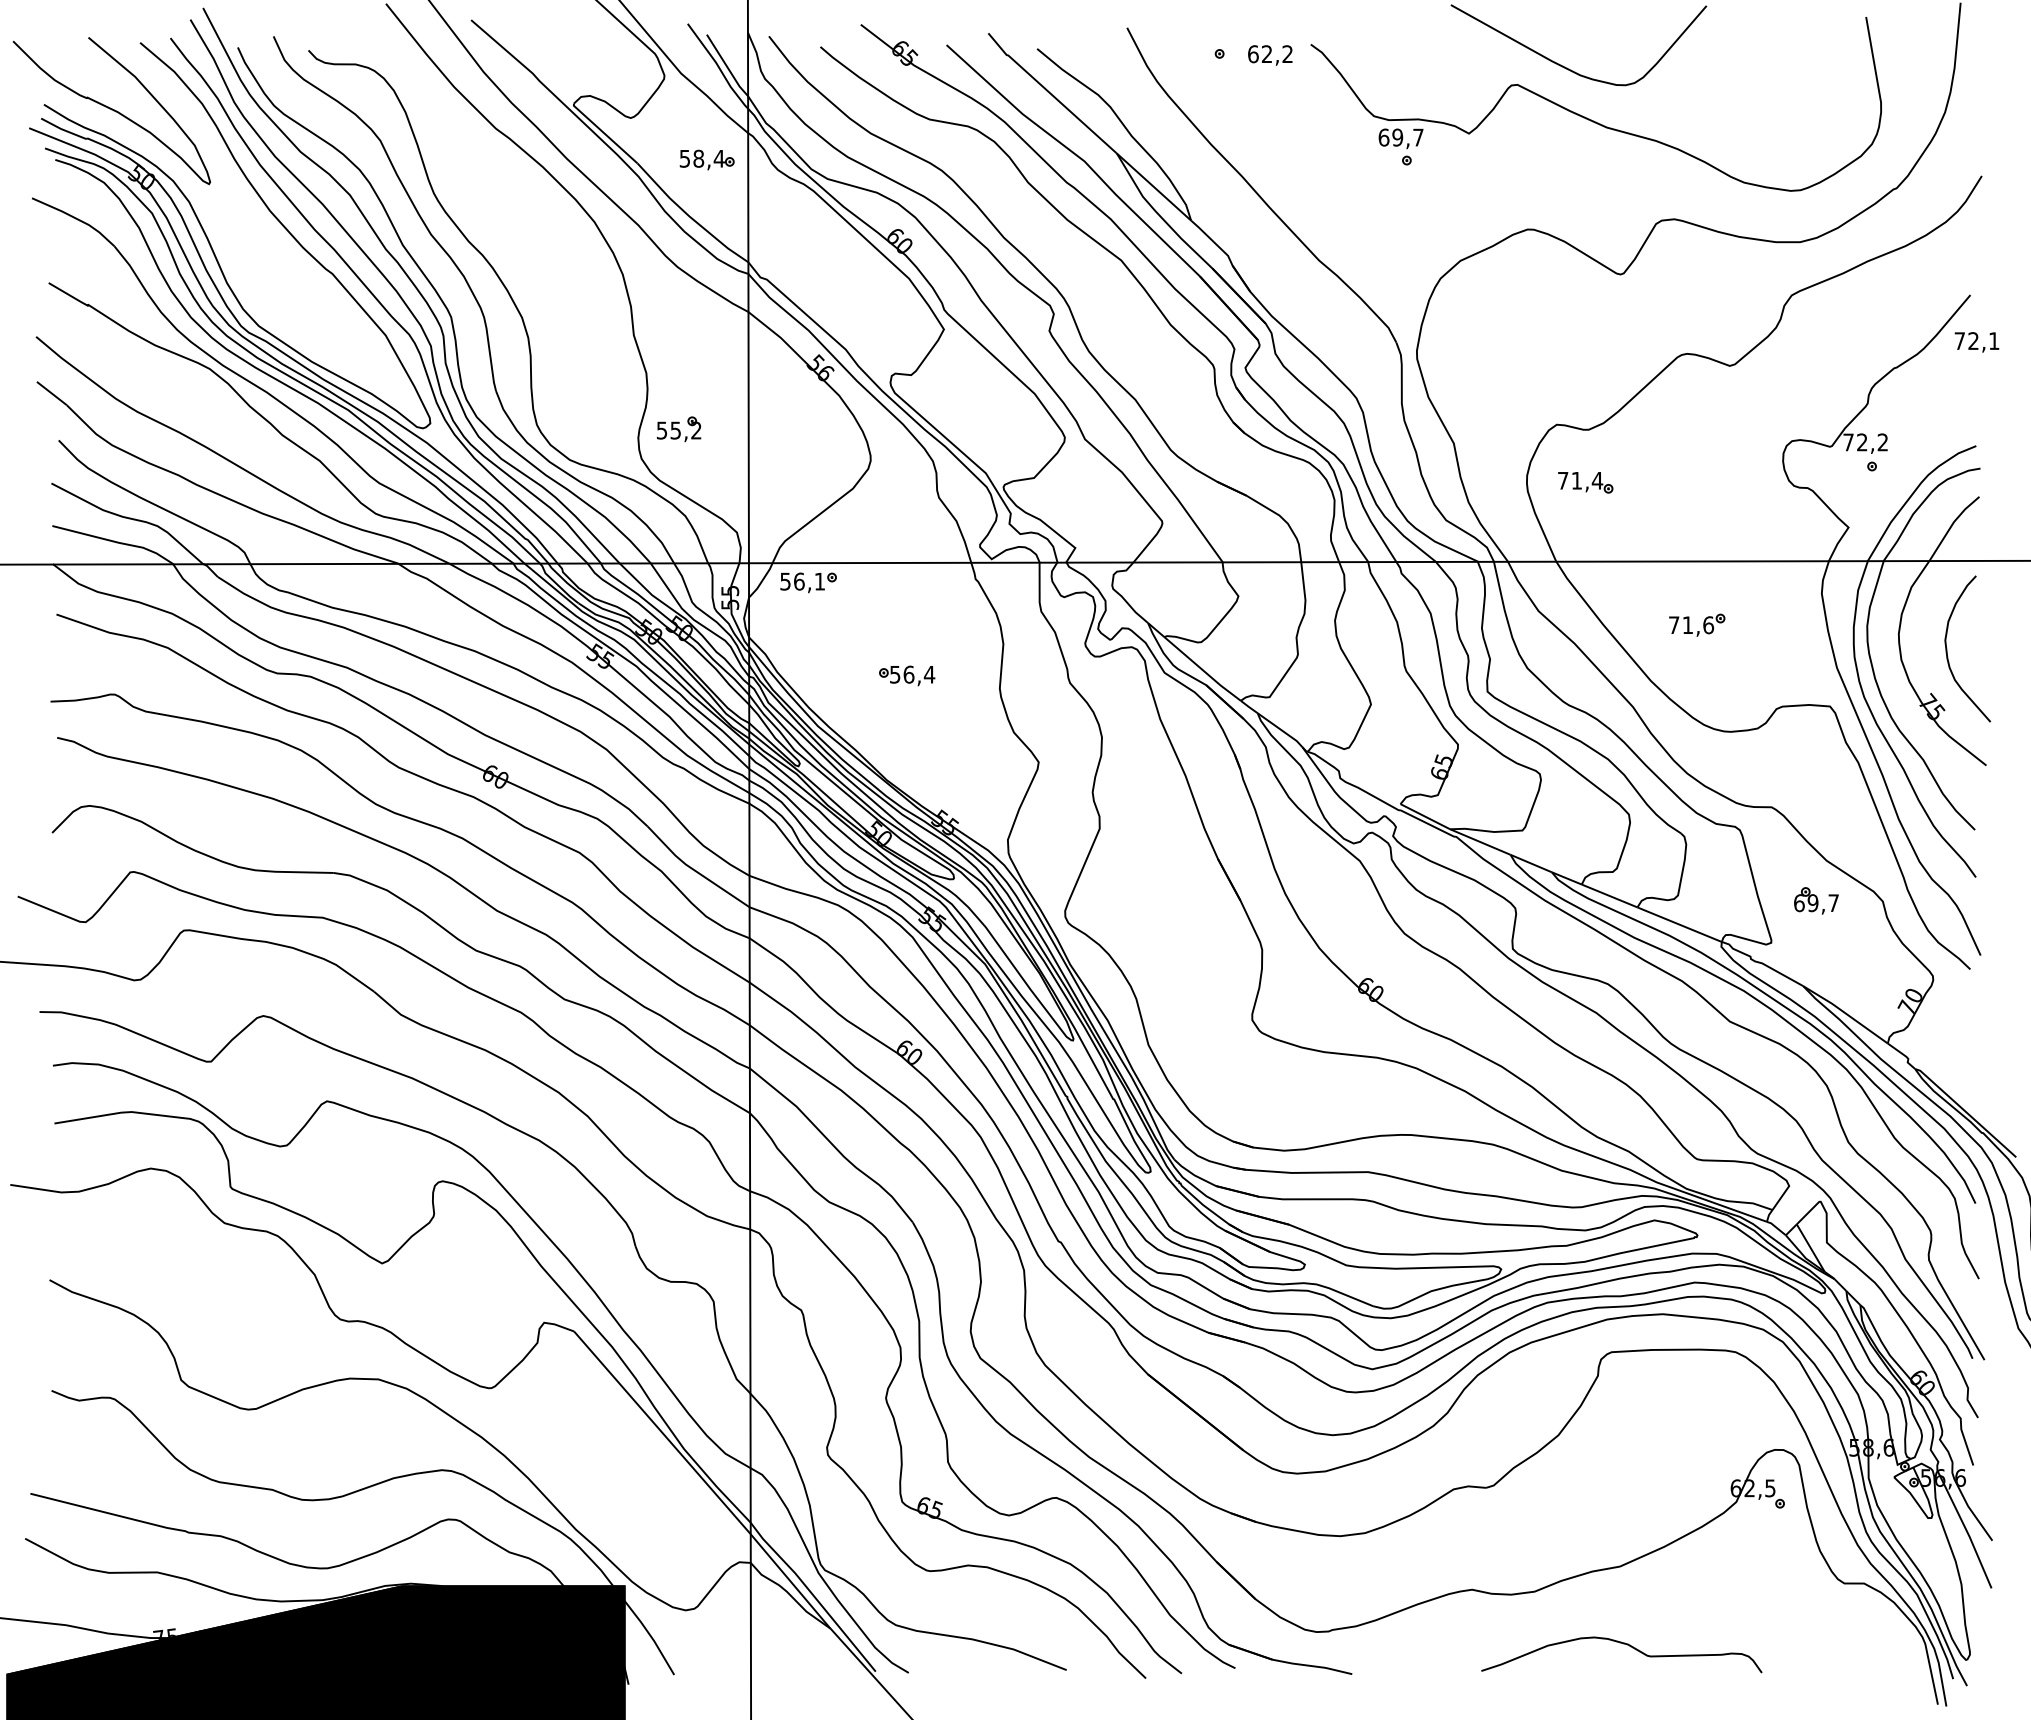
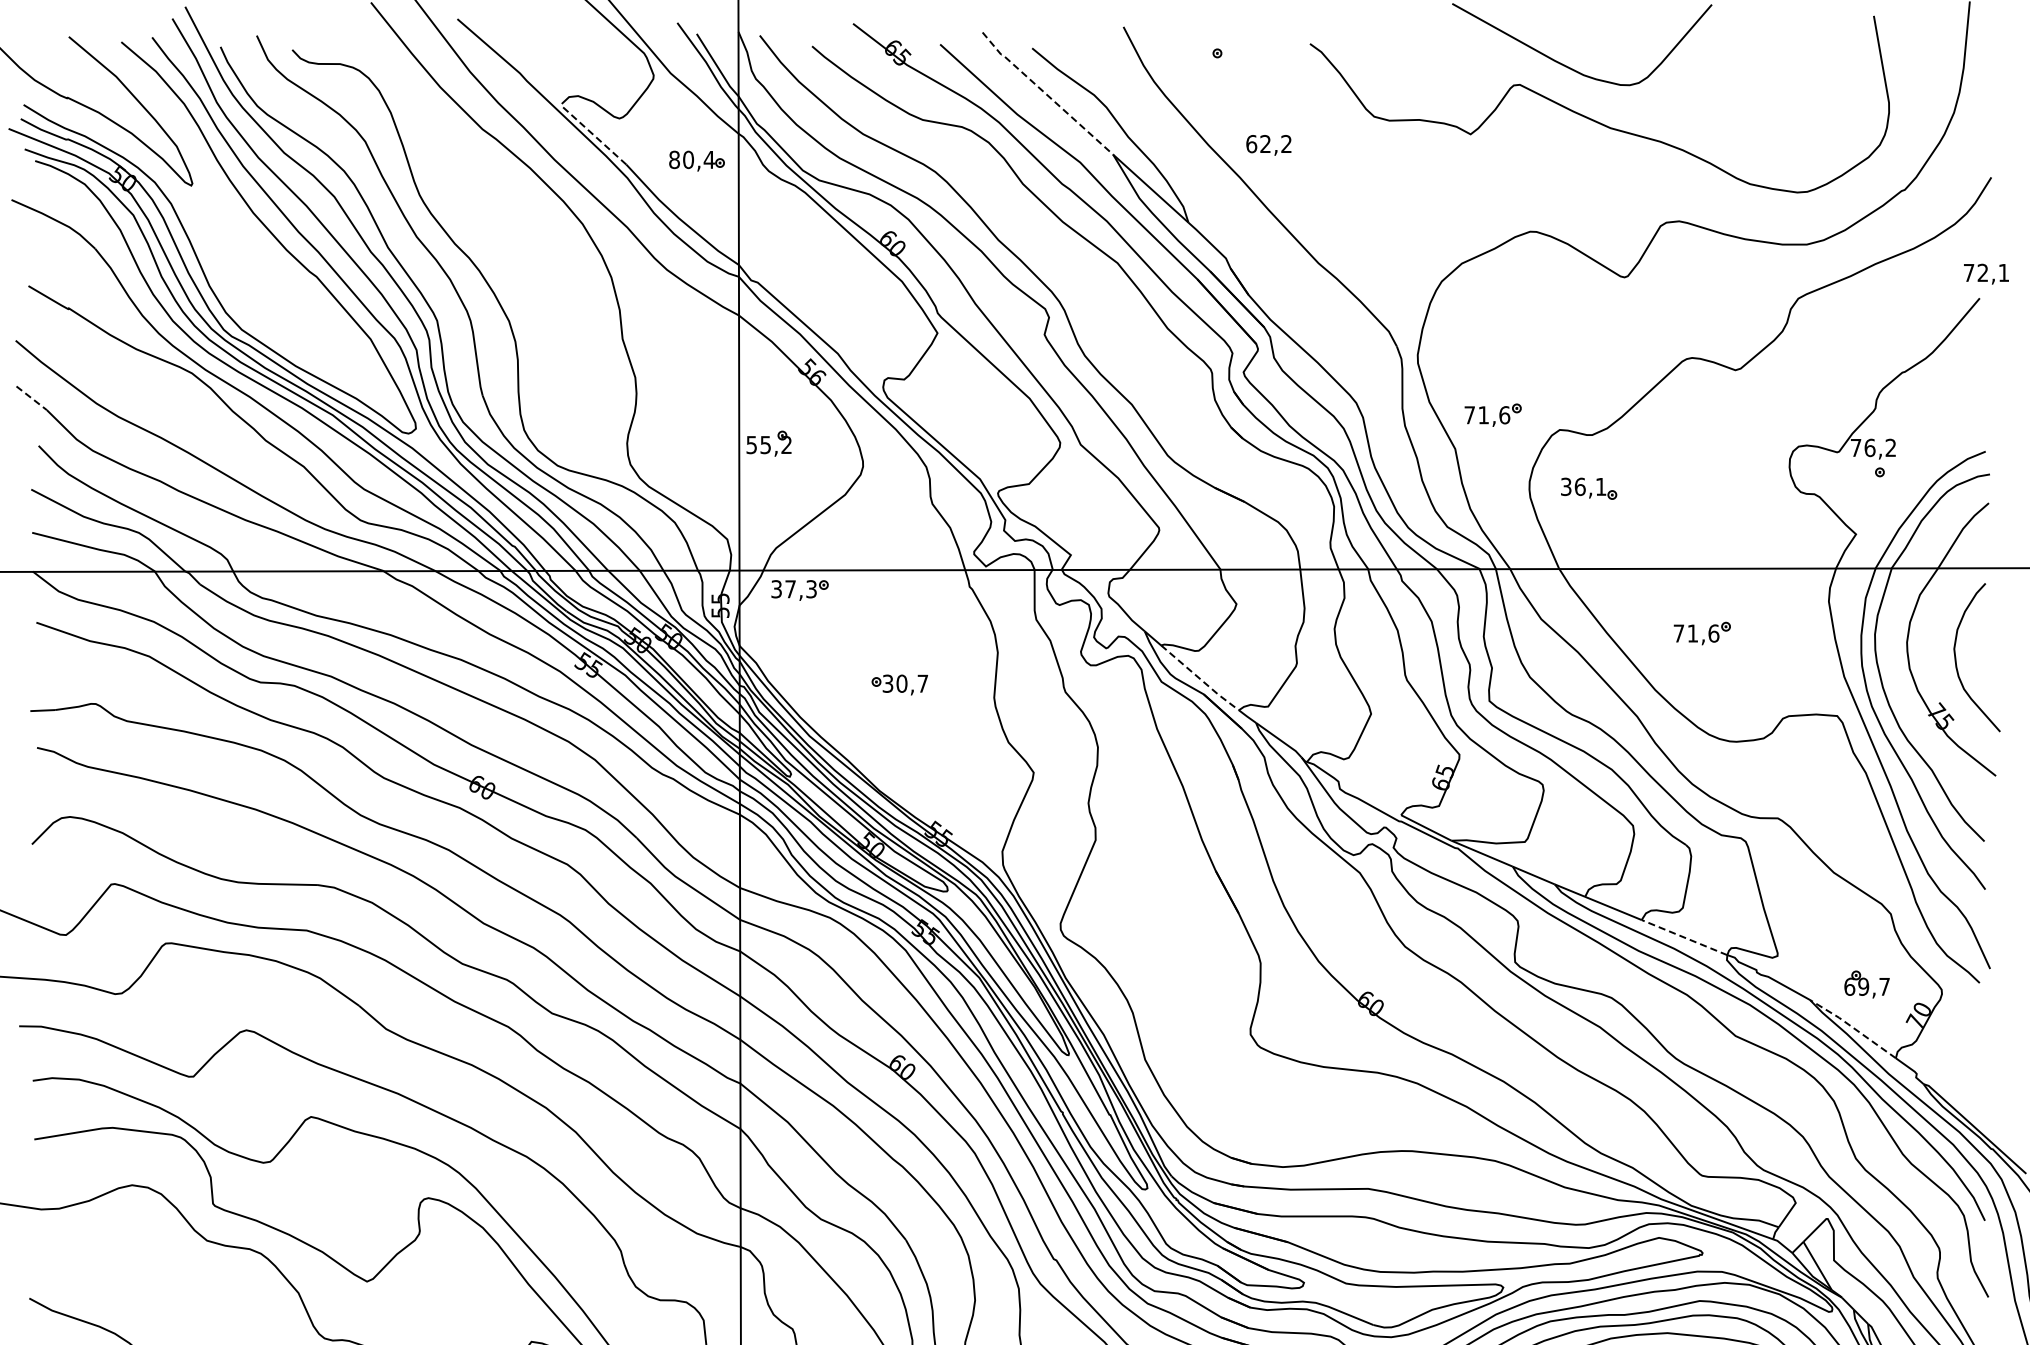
text: (1270, 55) -> (1269, 145), moved
line: (1050, 93) -> (1045, 93), solid -> dashed
line: (604, 133) -> (592, 134), solid -> dashed
part: (1400, 146) -> (1401, 147), removed
text: (691, 158) -> (681, 159), 58,4 -> 80,4
text: (1976, 342) -> (1985, 274), moved
line: (51, 393) -> (31, 398), solid -> dashed
part: (1491, 409) -> (1493, 414), added
part: (679, 429) -> (769, 443), moved
text: (1862, 442) -> (1870, 447), 72,2 -> 76,2
text: (1580, 480) -> (1583, 486), 71,4 -> 36,1
text: (802, 581) -> (793, 589), 56,1 -> 37,3
line: (1202, 670) -> (1200, 679), solid -> dashed
text: (912, 674) -> (905, 683), 56,4 -> 30,7
part: (1816, 900) -> (1867, 984), moved
line: (1679, 924) -> (1684, 937), solid -> dashed
line: (1845, 1013) -> (1852, 1027), solid -> dashed

